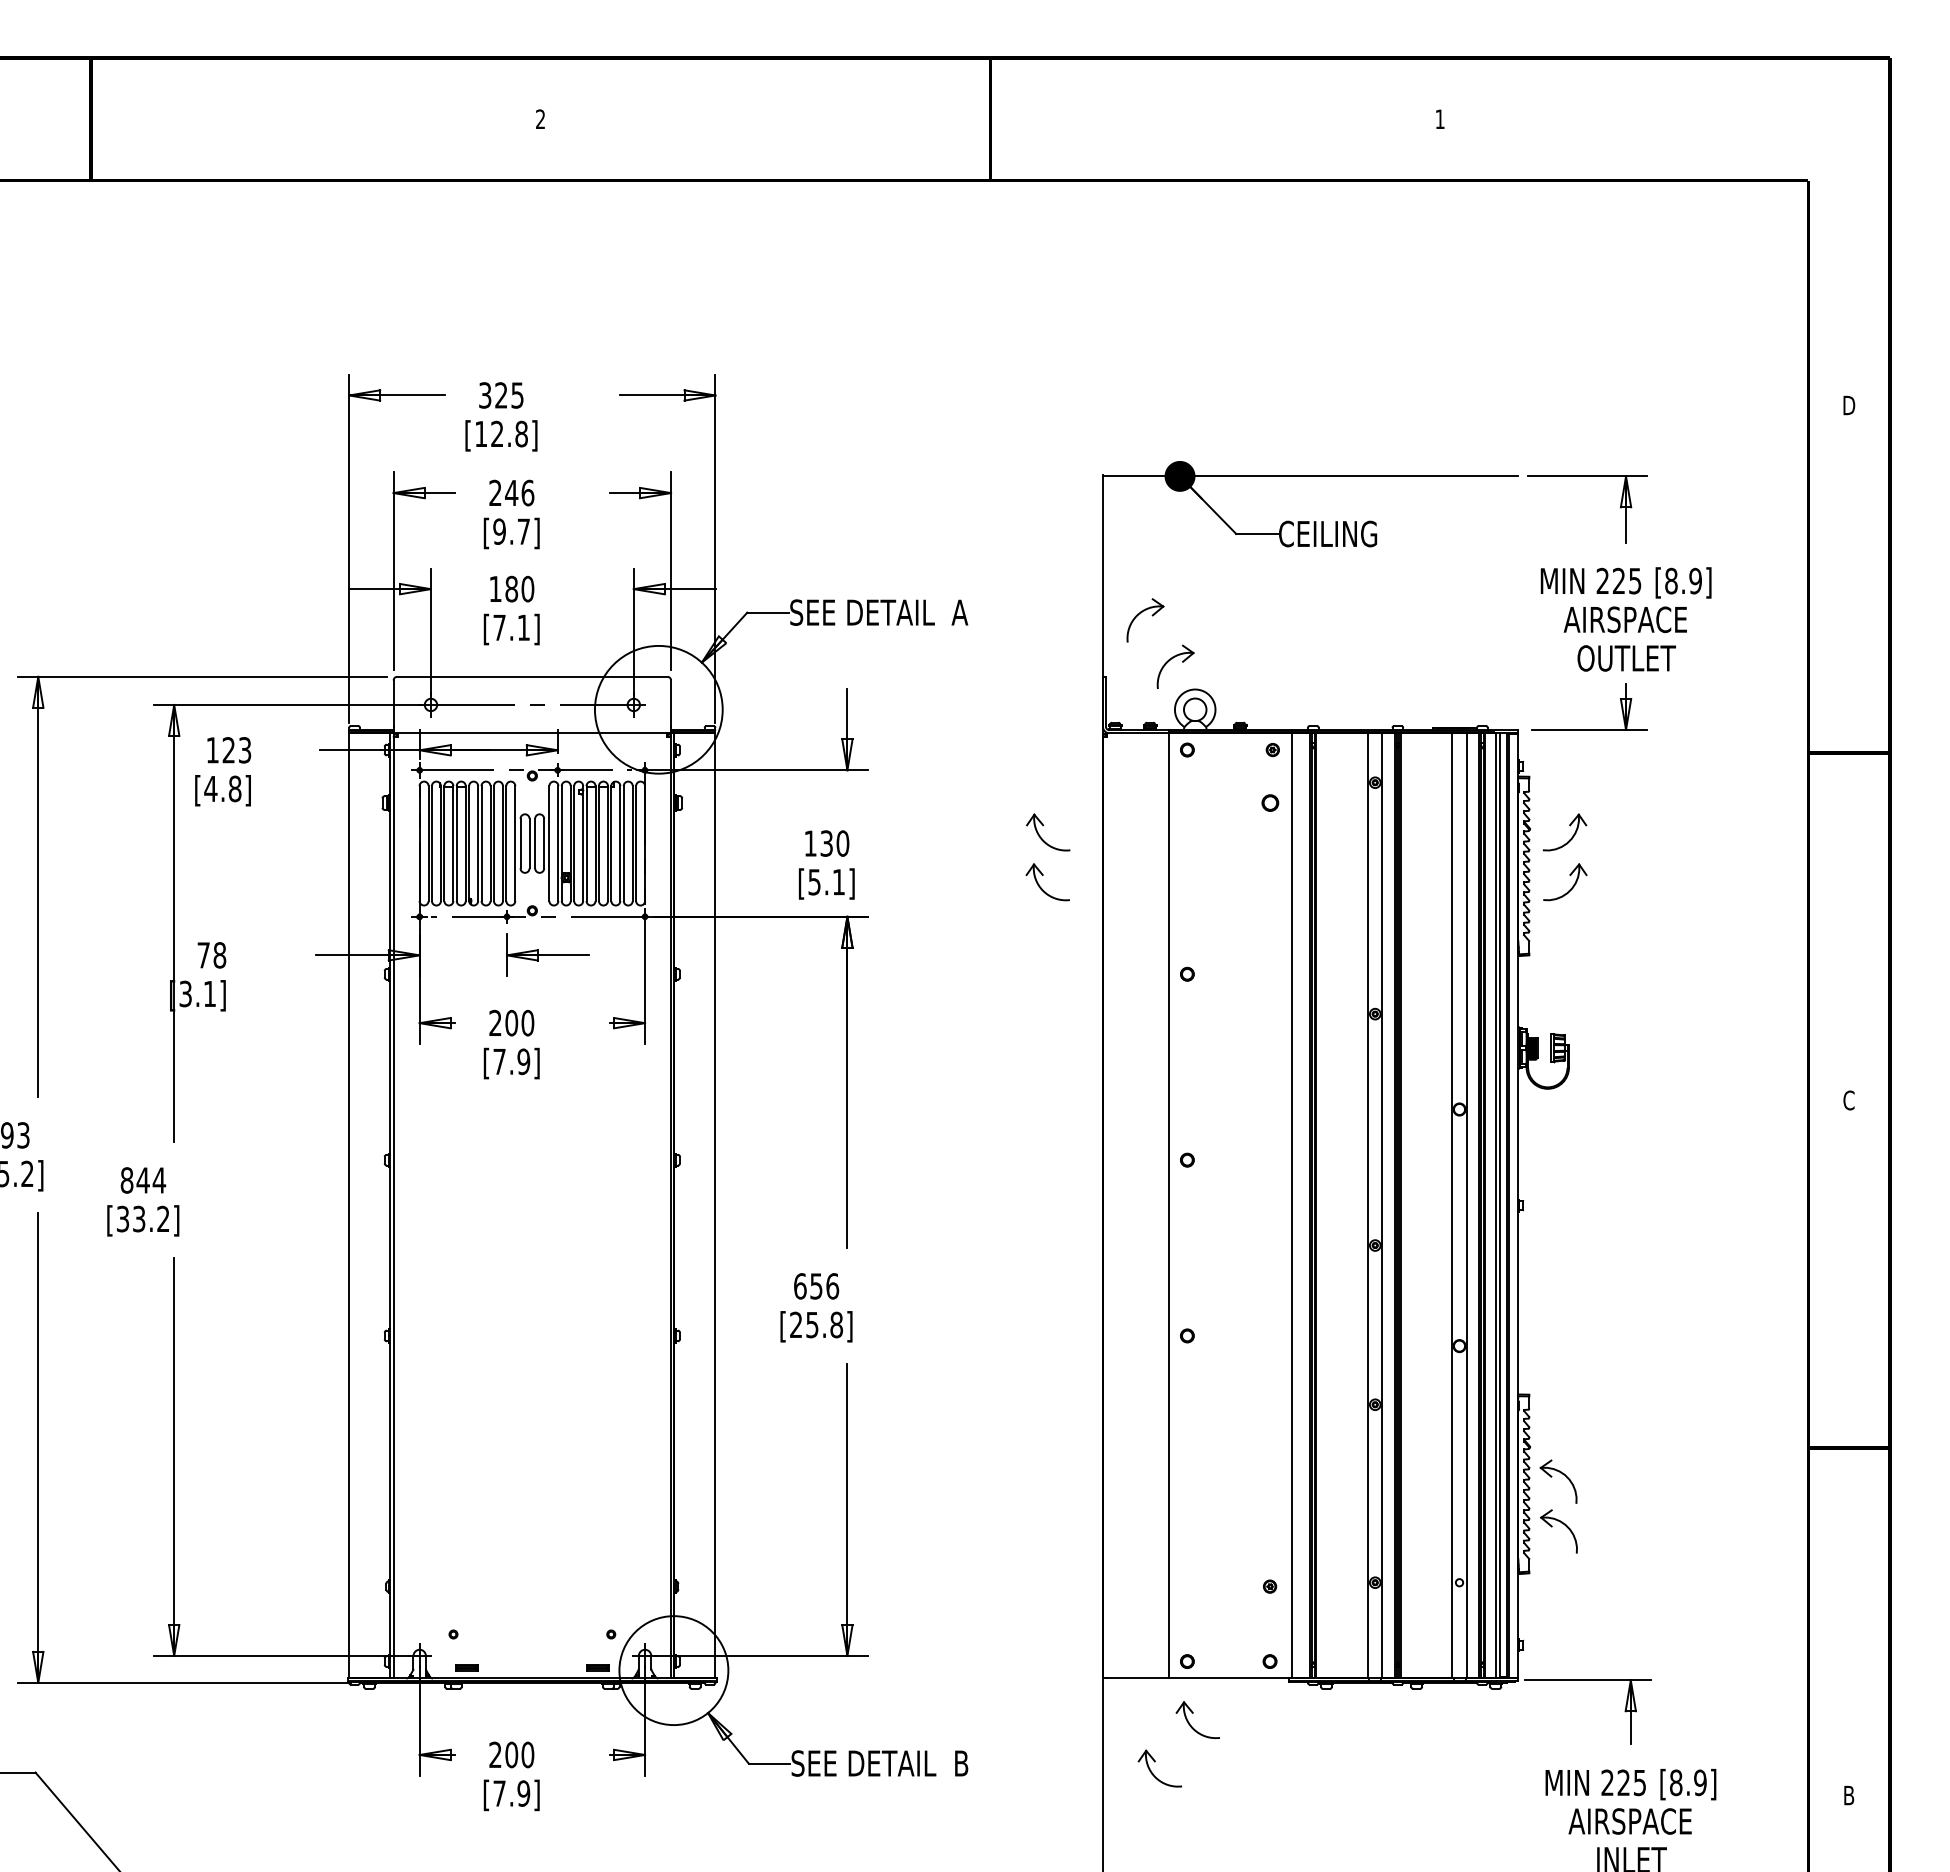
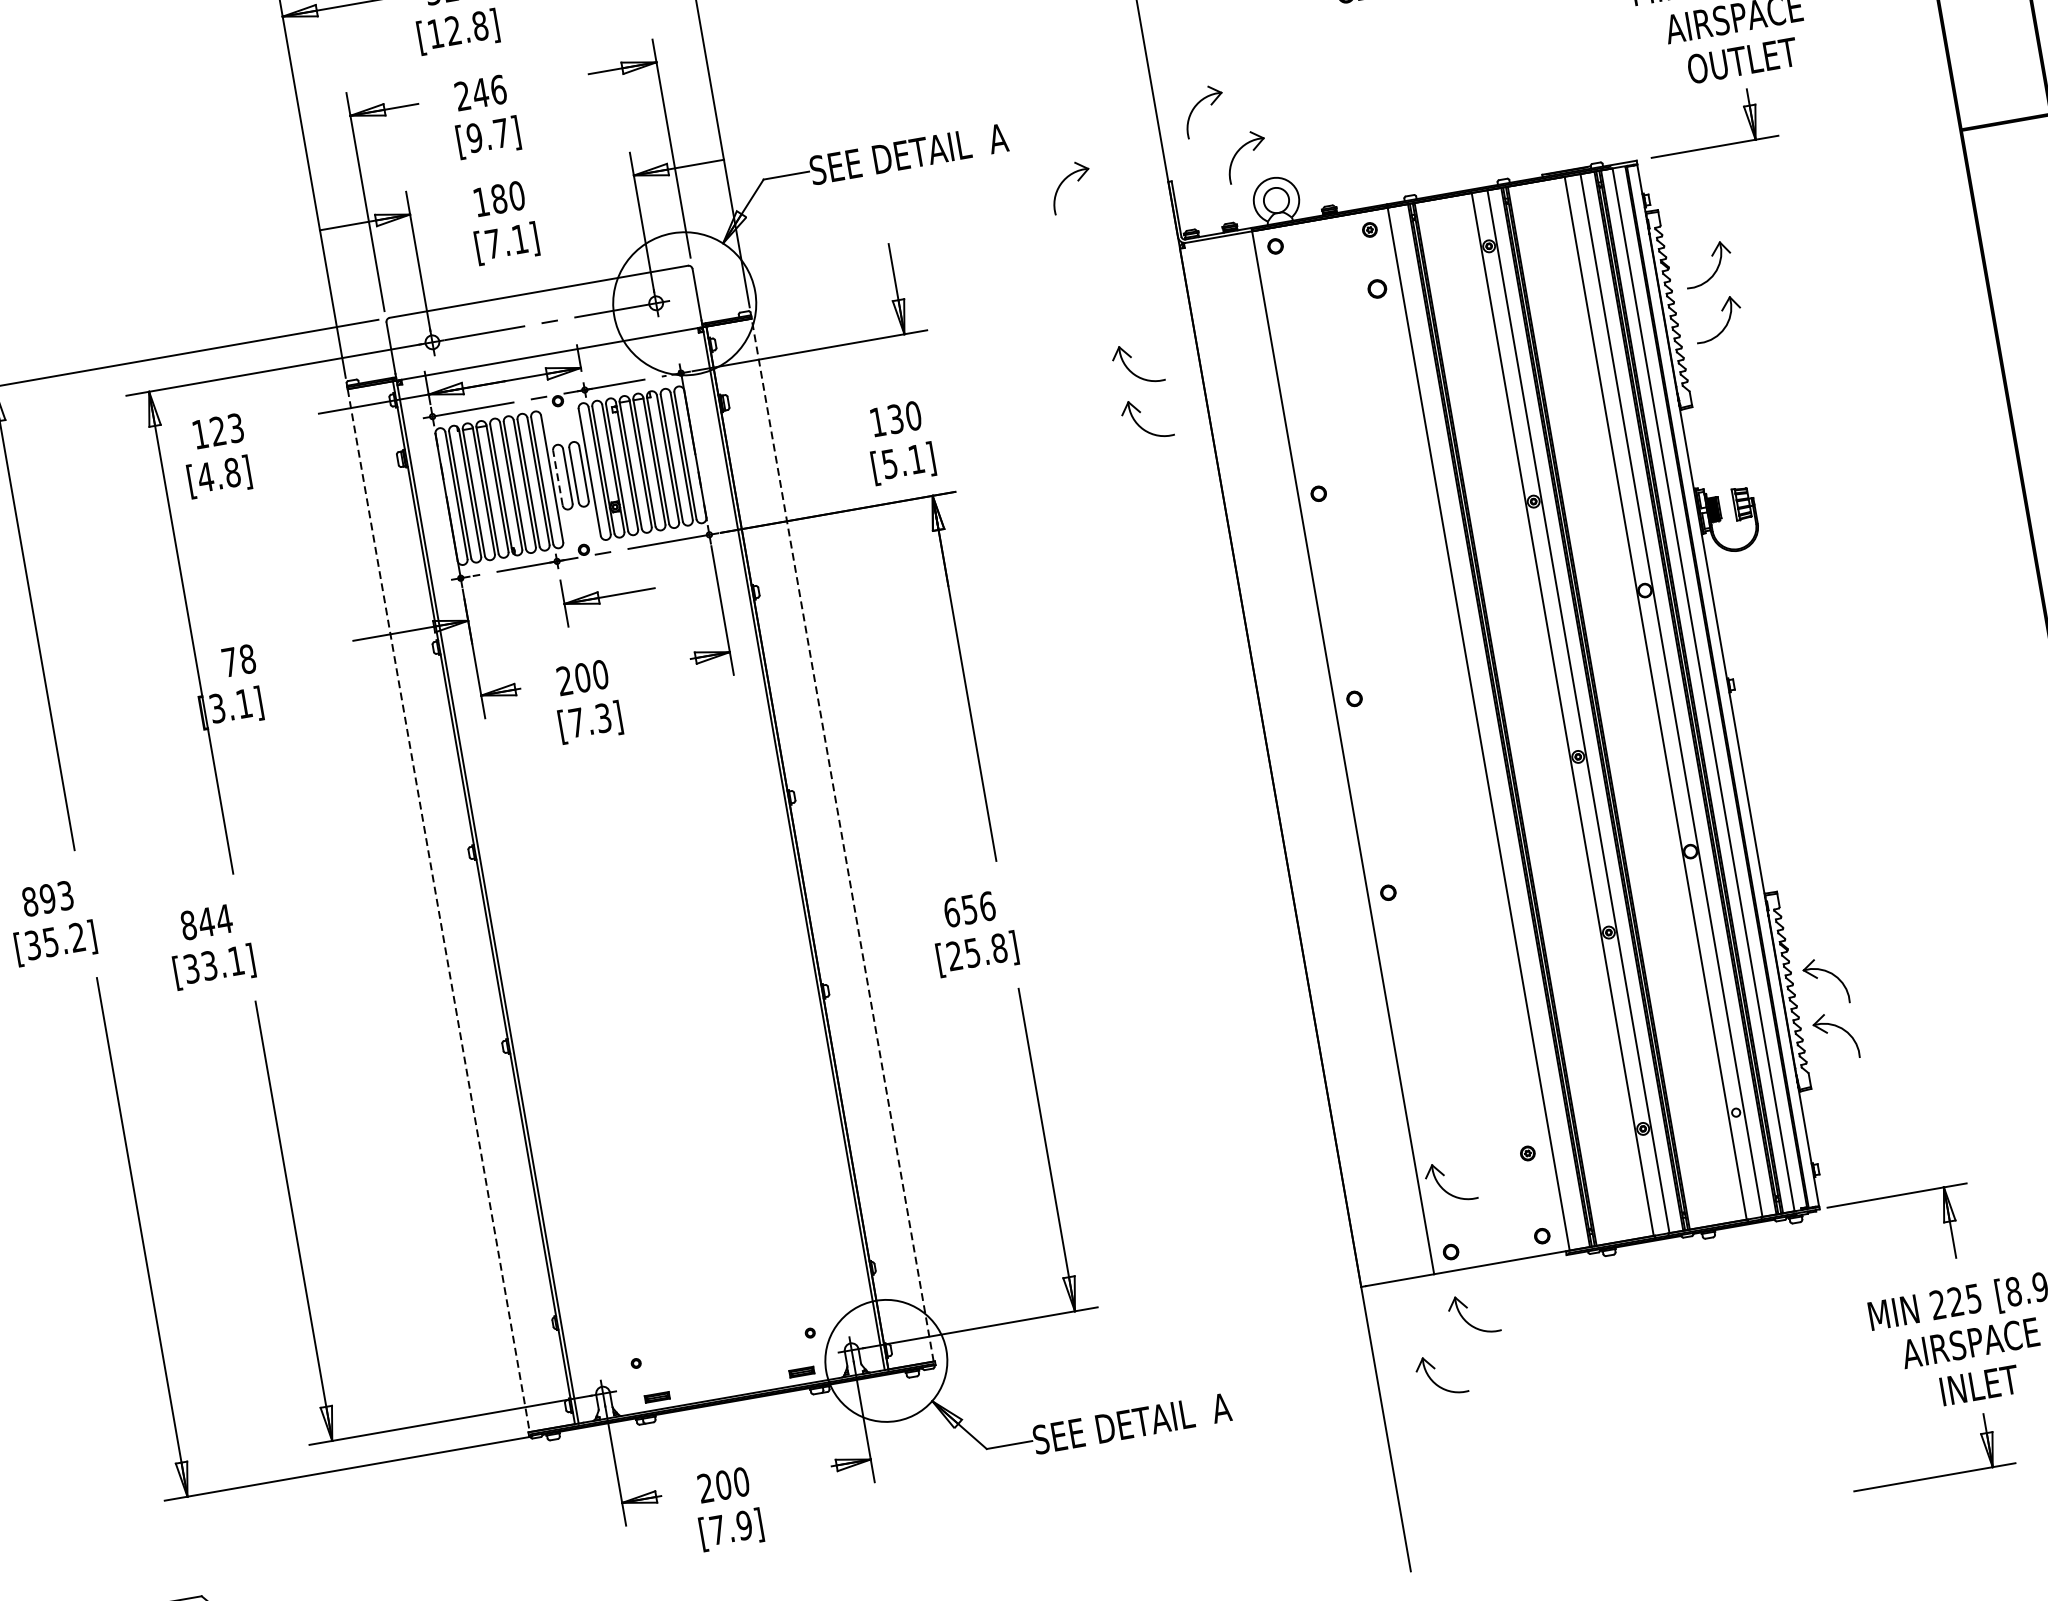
part: (1013, 659) -> (1066, 180), added
line: (520, 843) -> (557, 477), solid -> dashed
text: (523, 1061) -> (603, 717), [7.9] -> [7.3]
line: (349, 1205) -> (438, 910), solid -> dashed
line: (715, 1205) -> (842, 839), solid -> dashed
line: (1499, 1205) -> (1707, 688), removed
text: (163, 1218) -> (236, 960), [33.2] -> [33.1]
part: (1193, 1593) -> (1444, 1175), added
text: (961, 1763) -> (1221, 1407), SEE DETAIL  B -> SEE DETAIL  A

